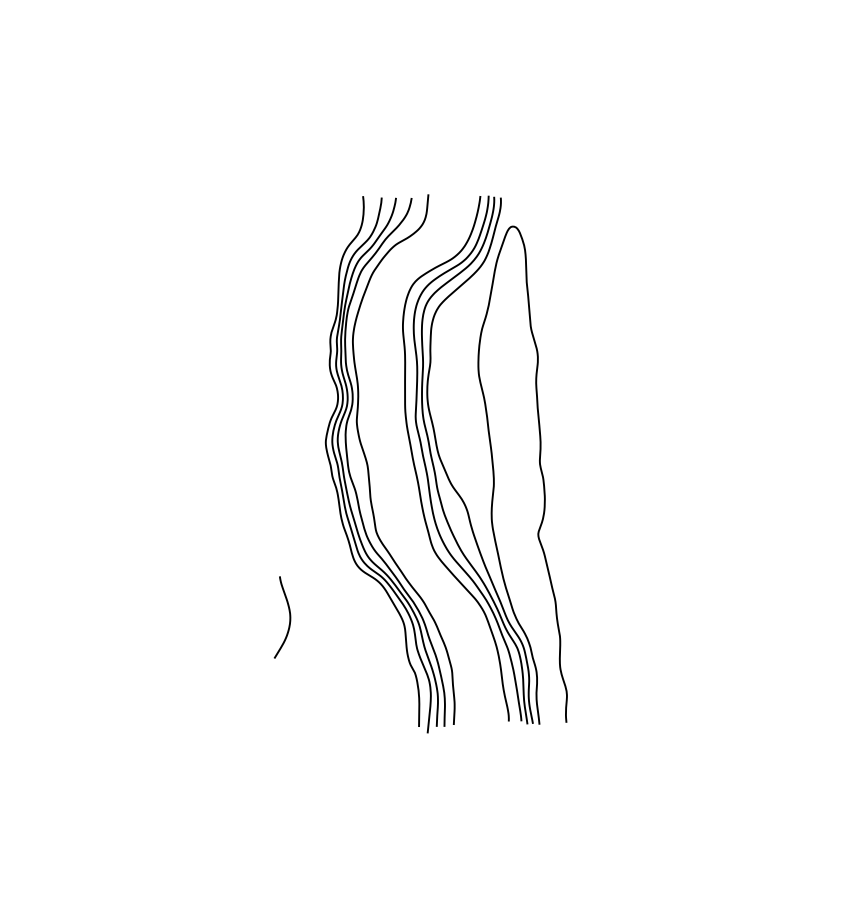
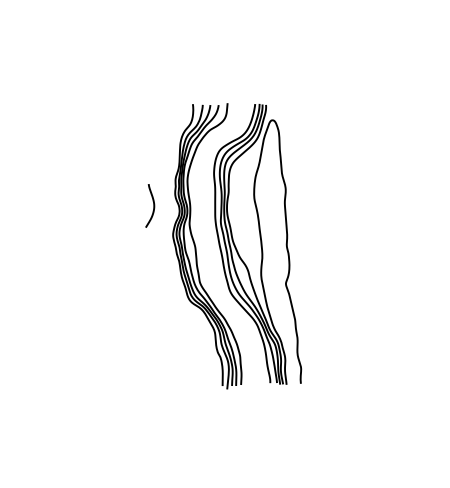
curve: (288, 616) -> (153, 205), moved

